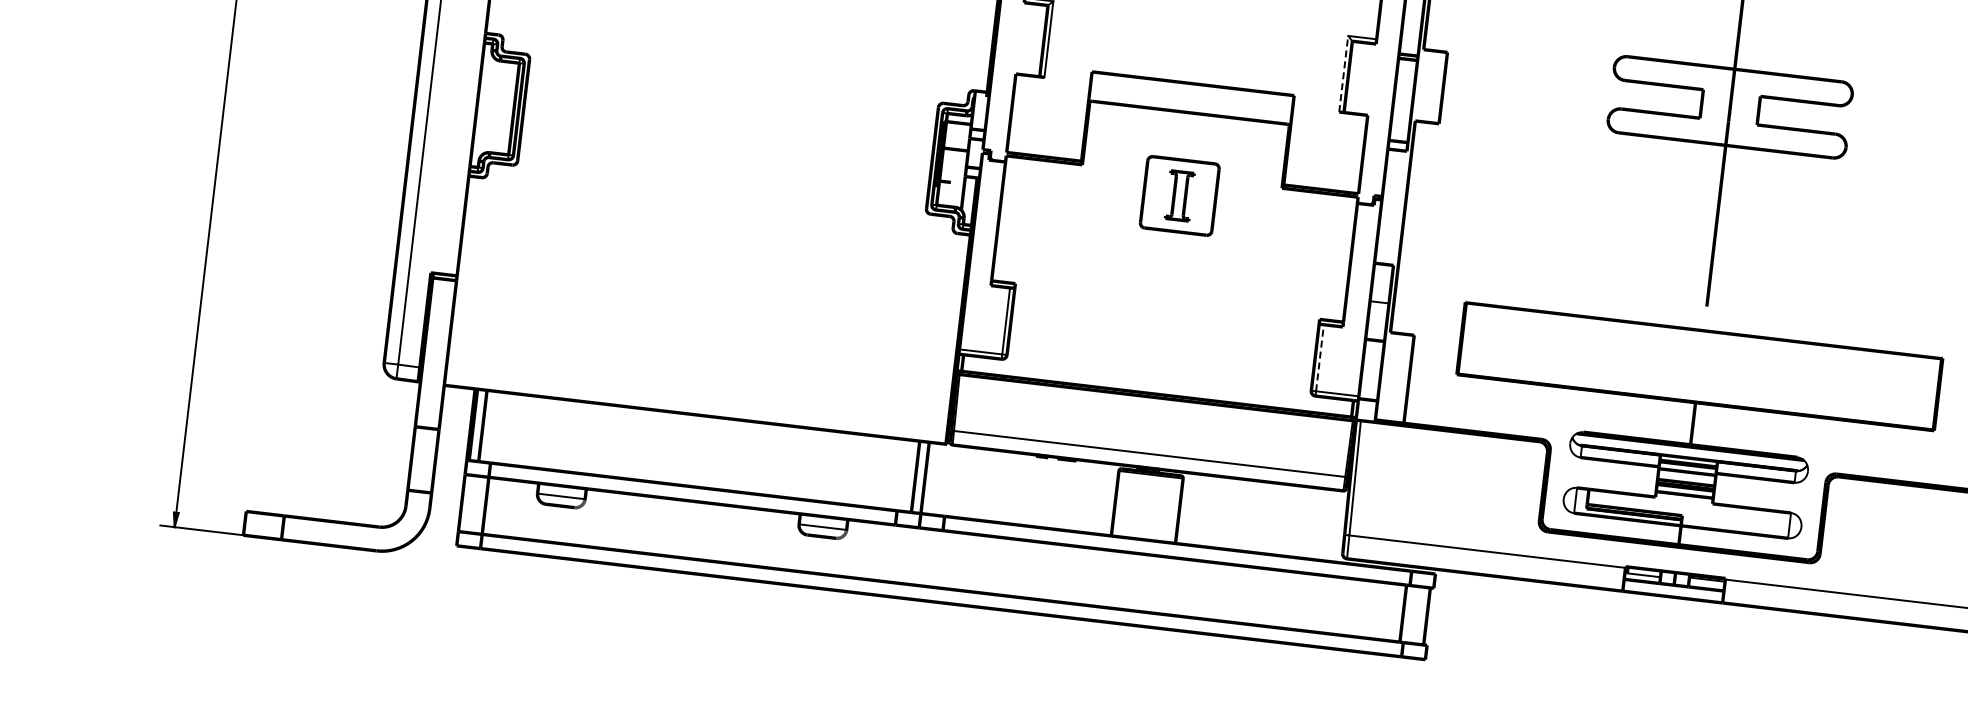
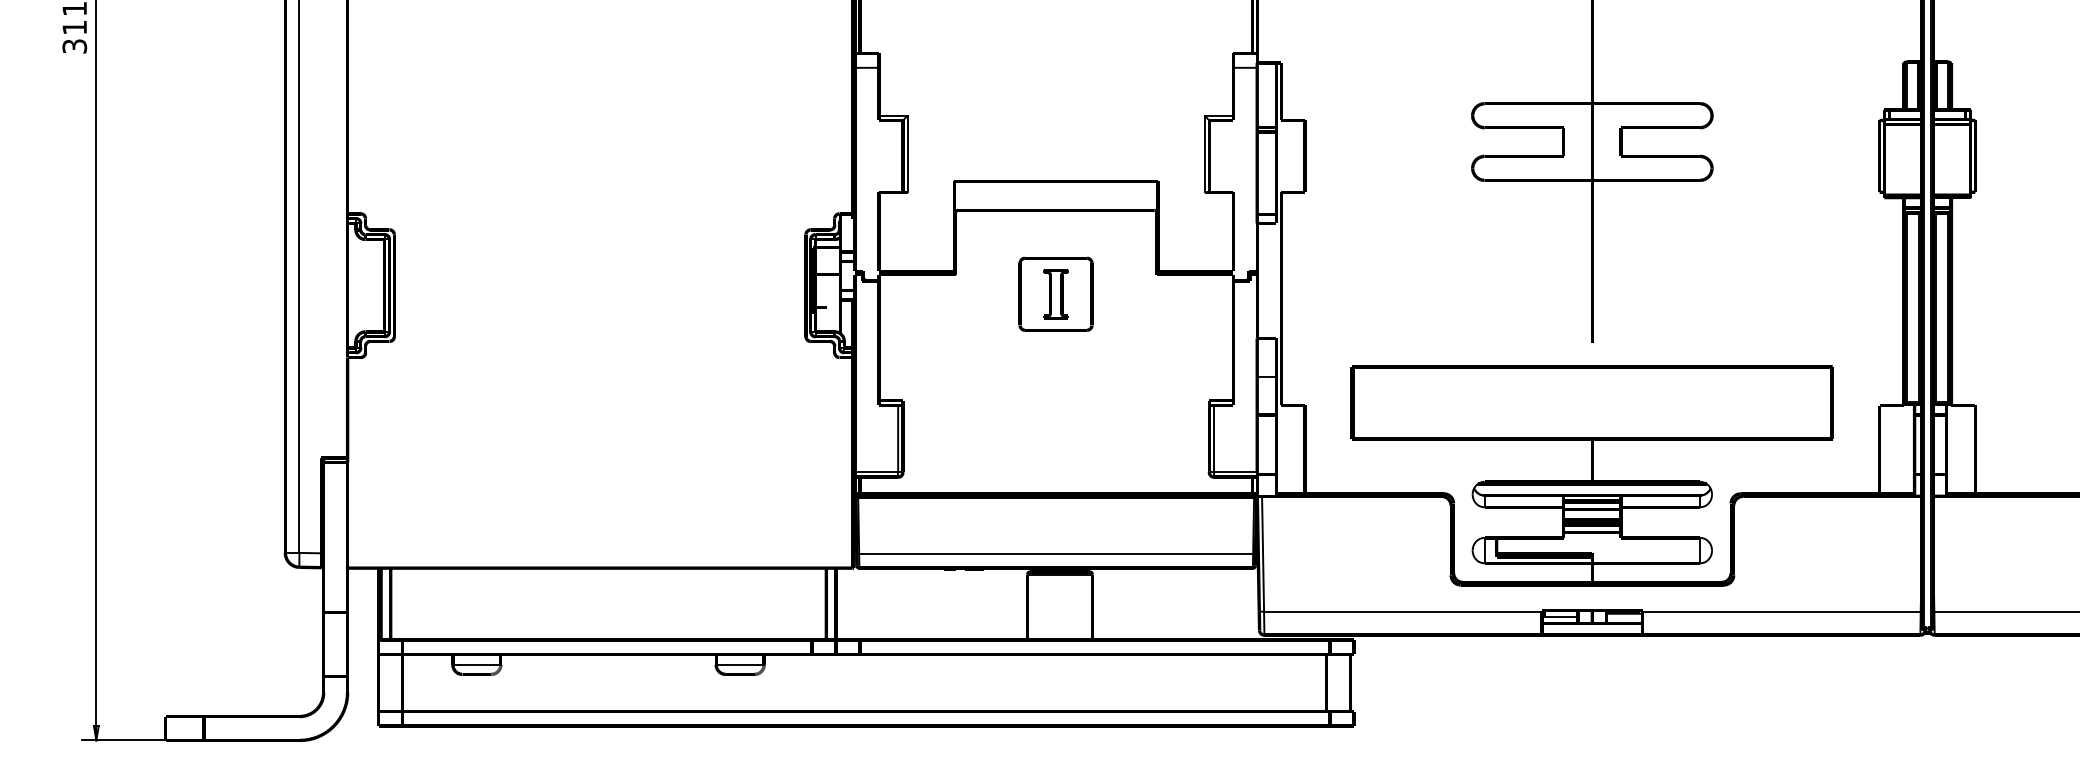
line: (1343, 73) -> (1204, 153), dashed -> solid
line: (1320, 357) -> (1214, 438), dashed -> solid

